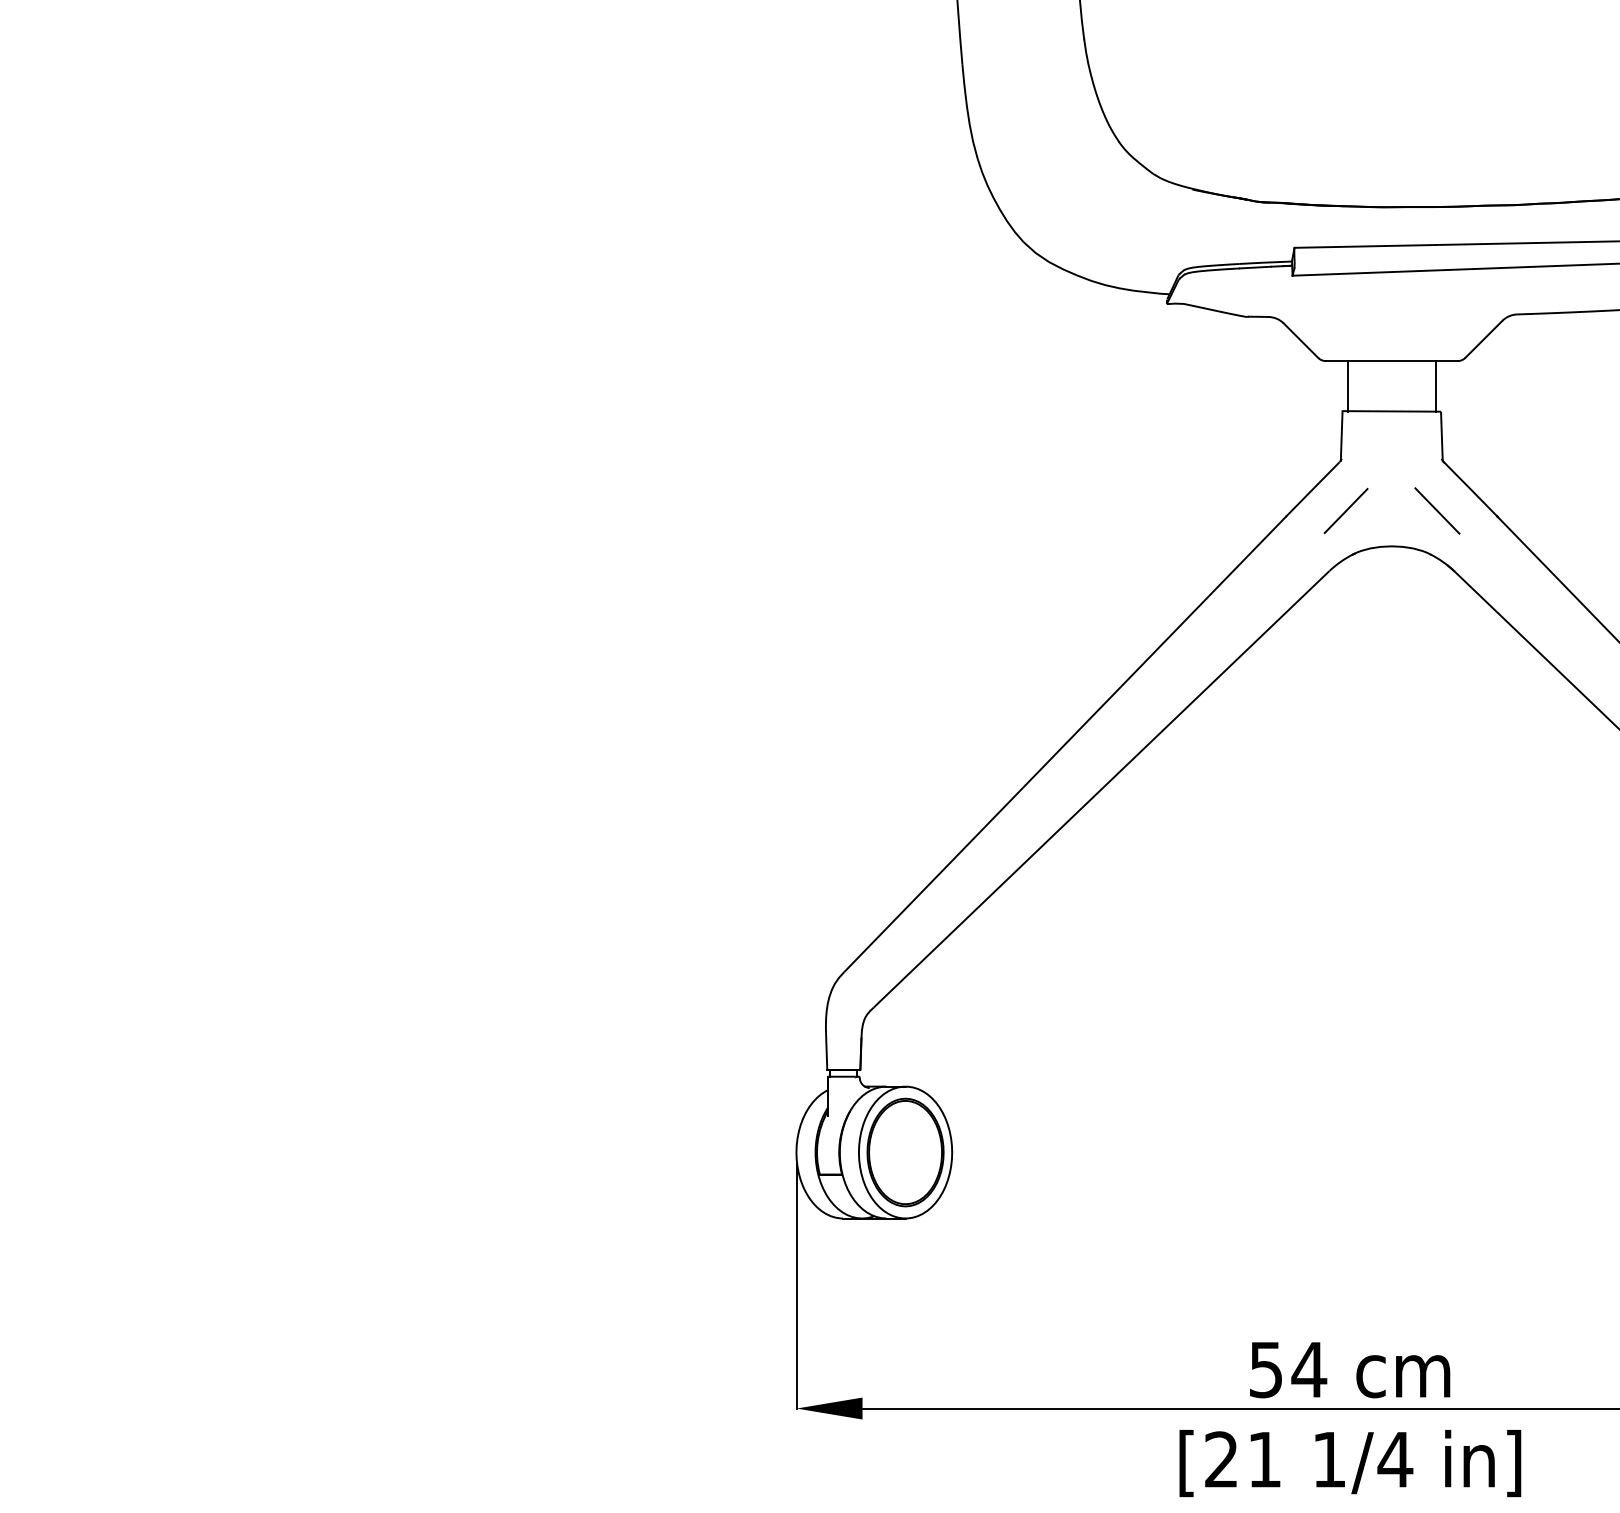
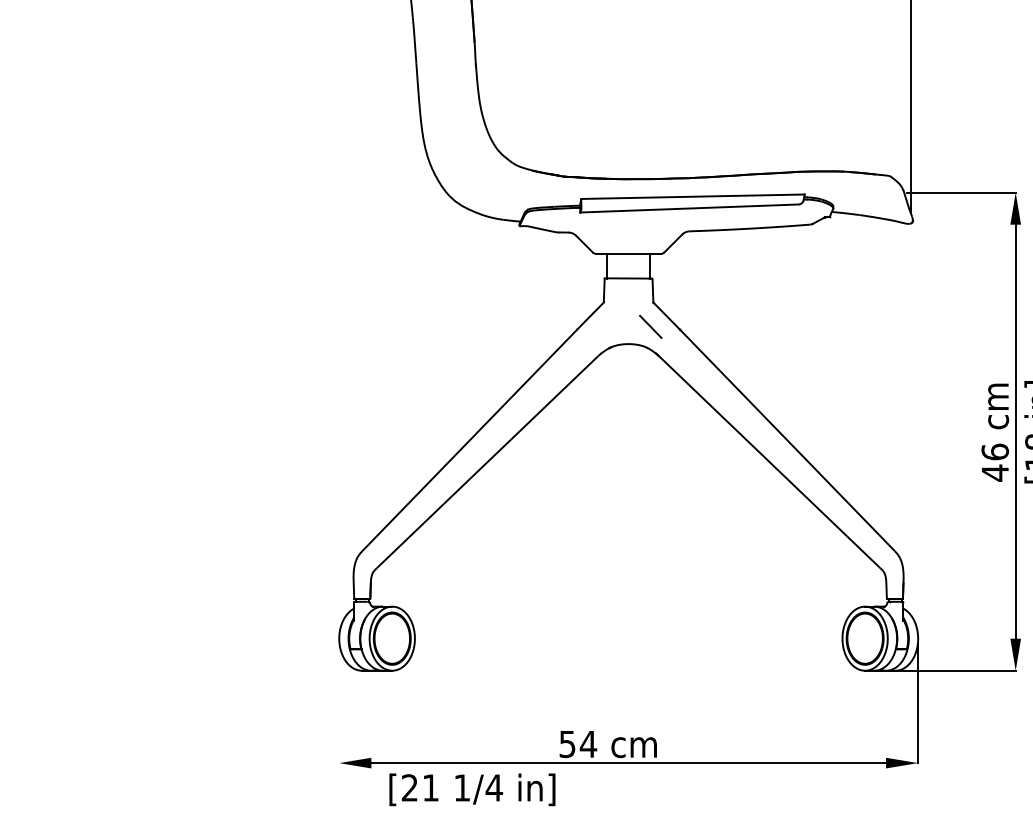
line: (1346, 510) -> (606, 326), removed
line: (796, 1285) -> (339, 703), removed
text: (1350, 1462) -> (472, 789), moved

